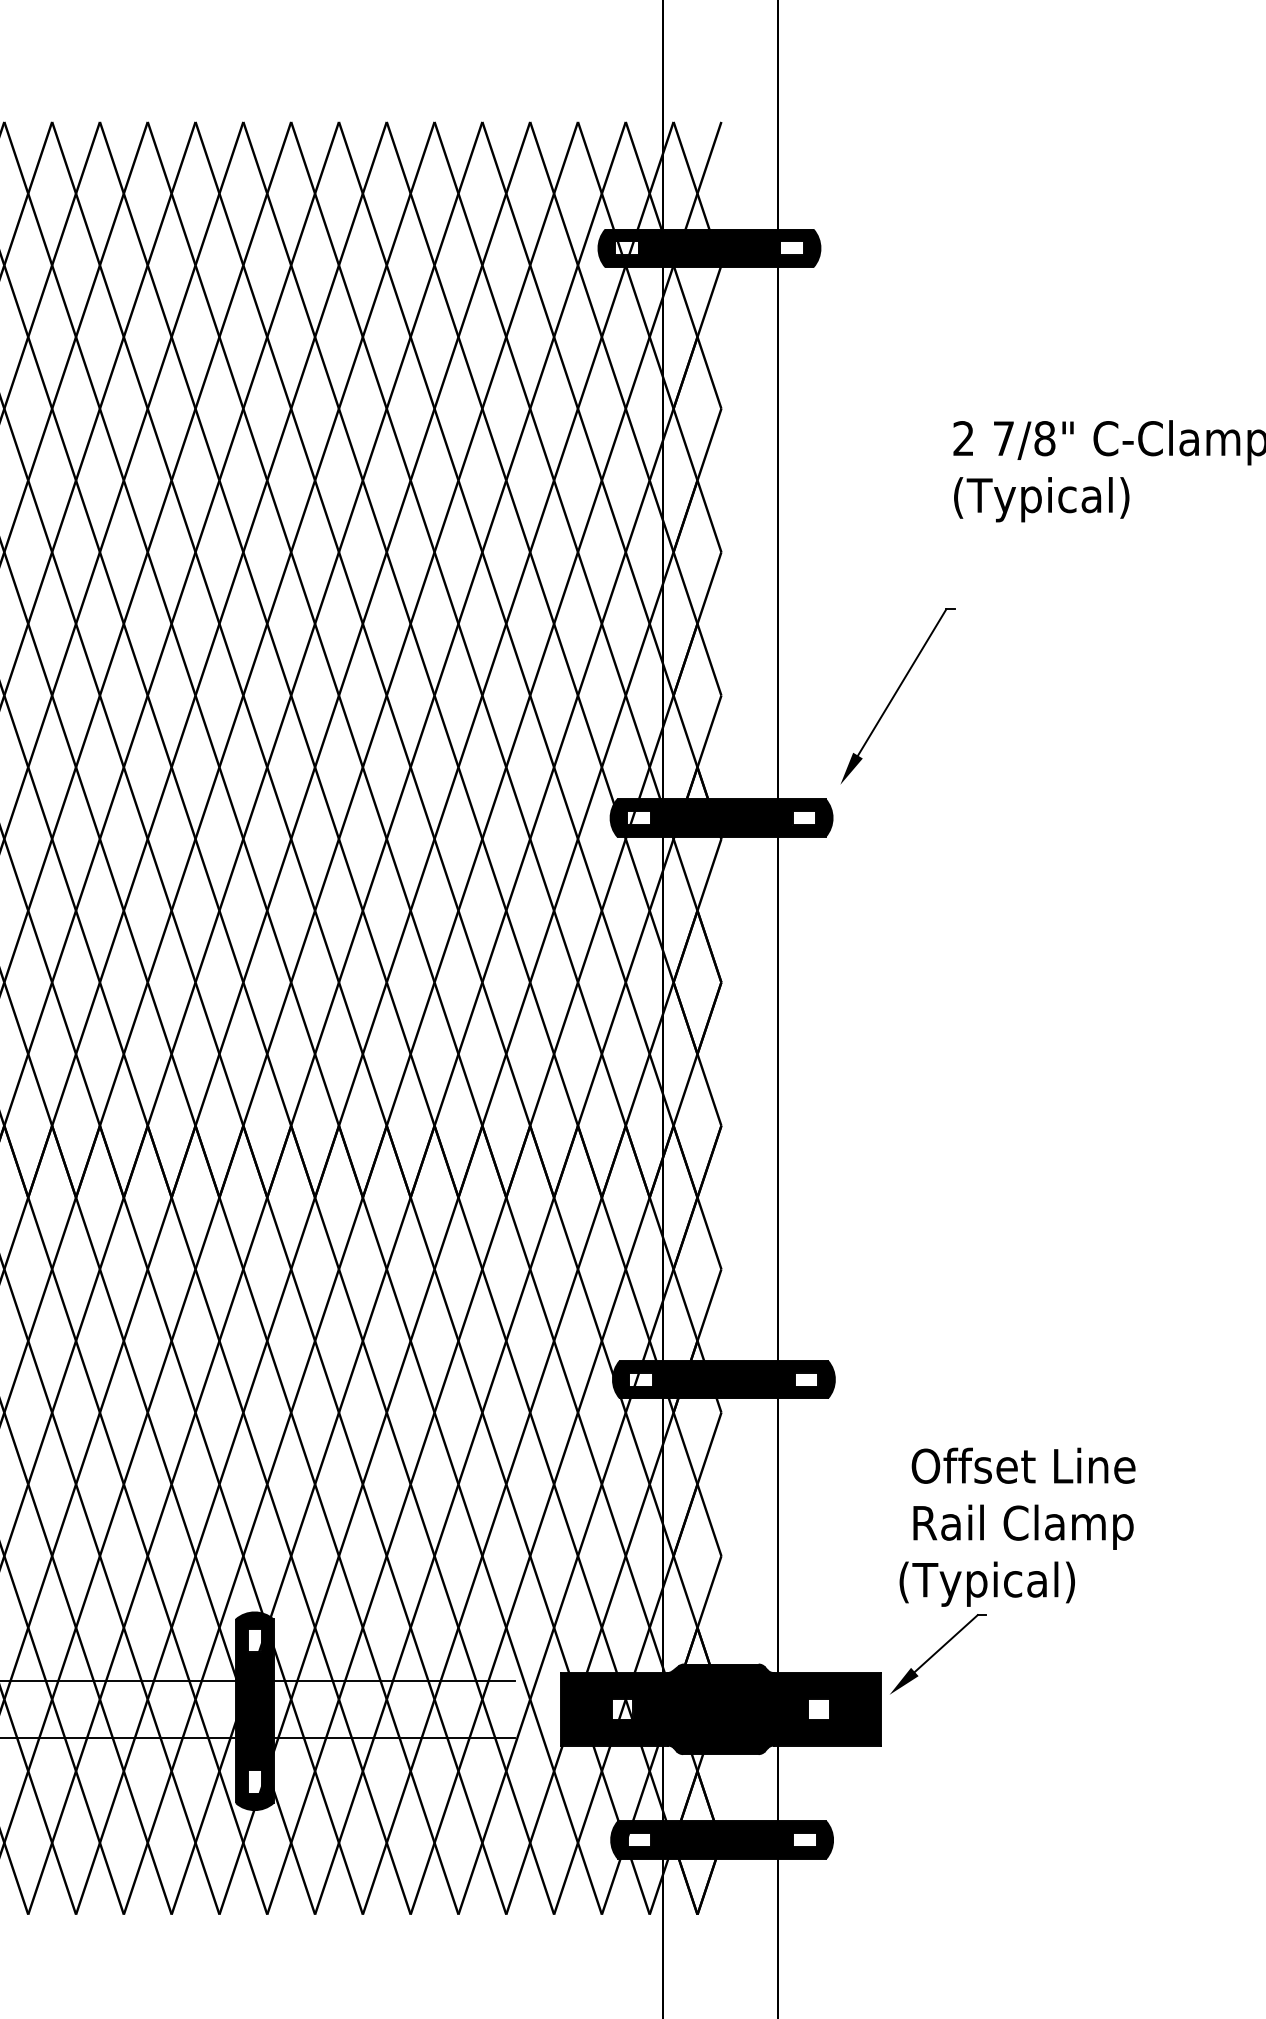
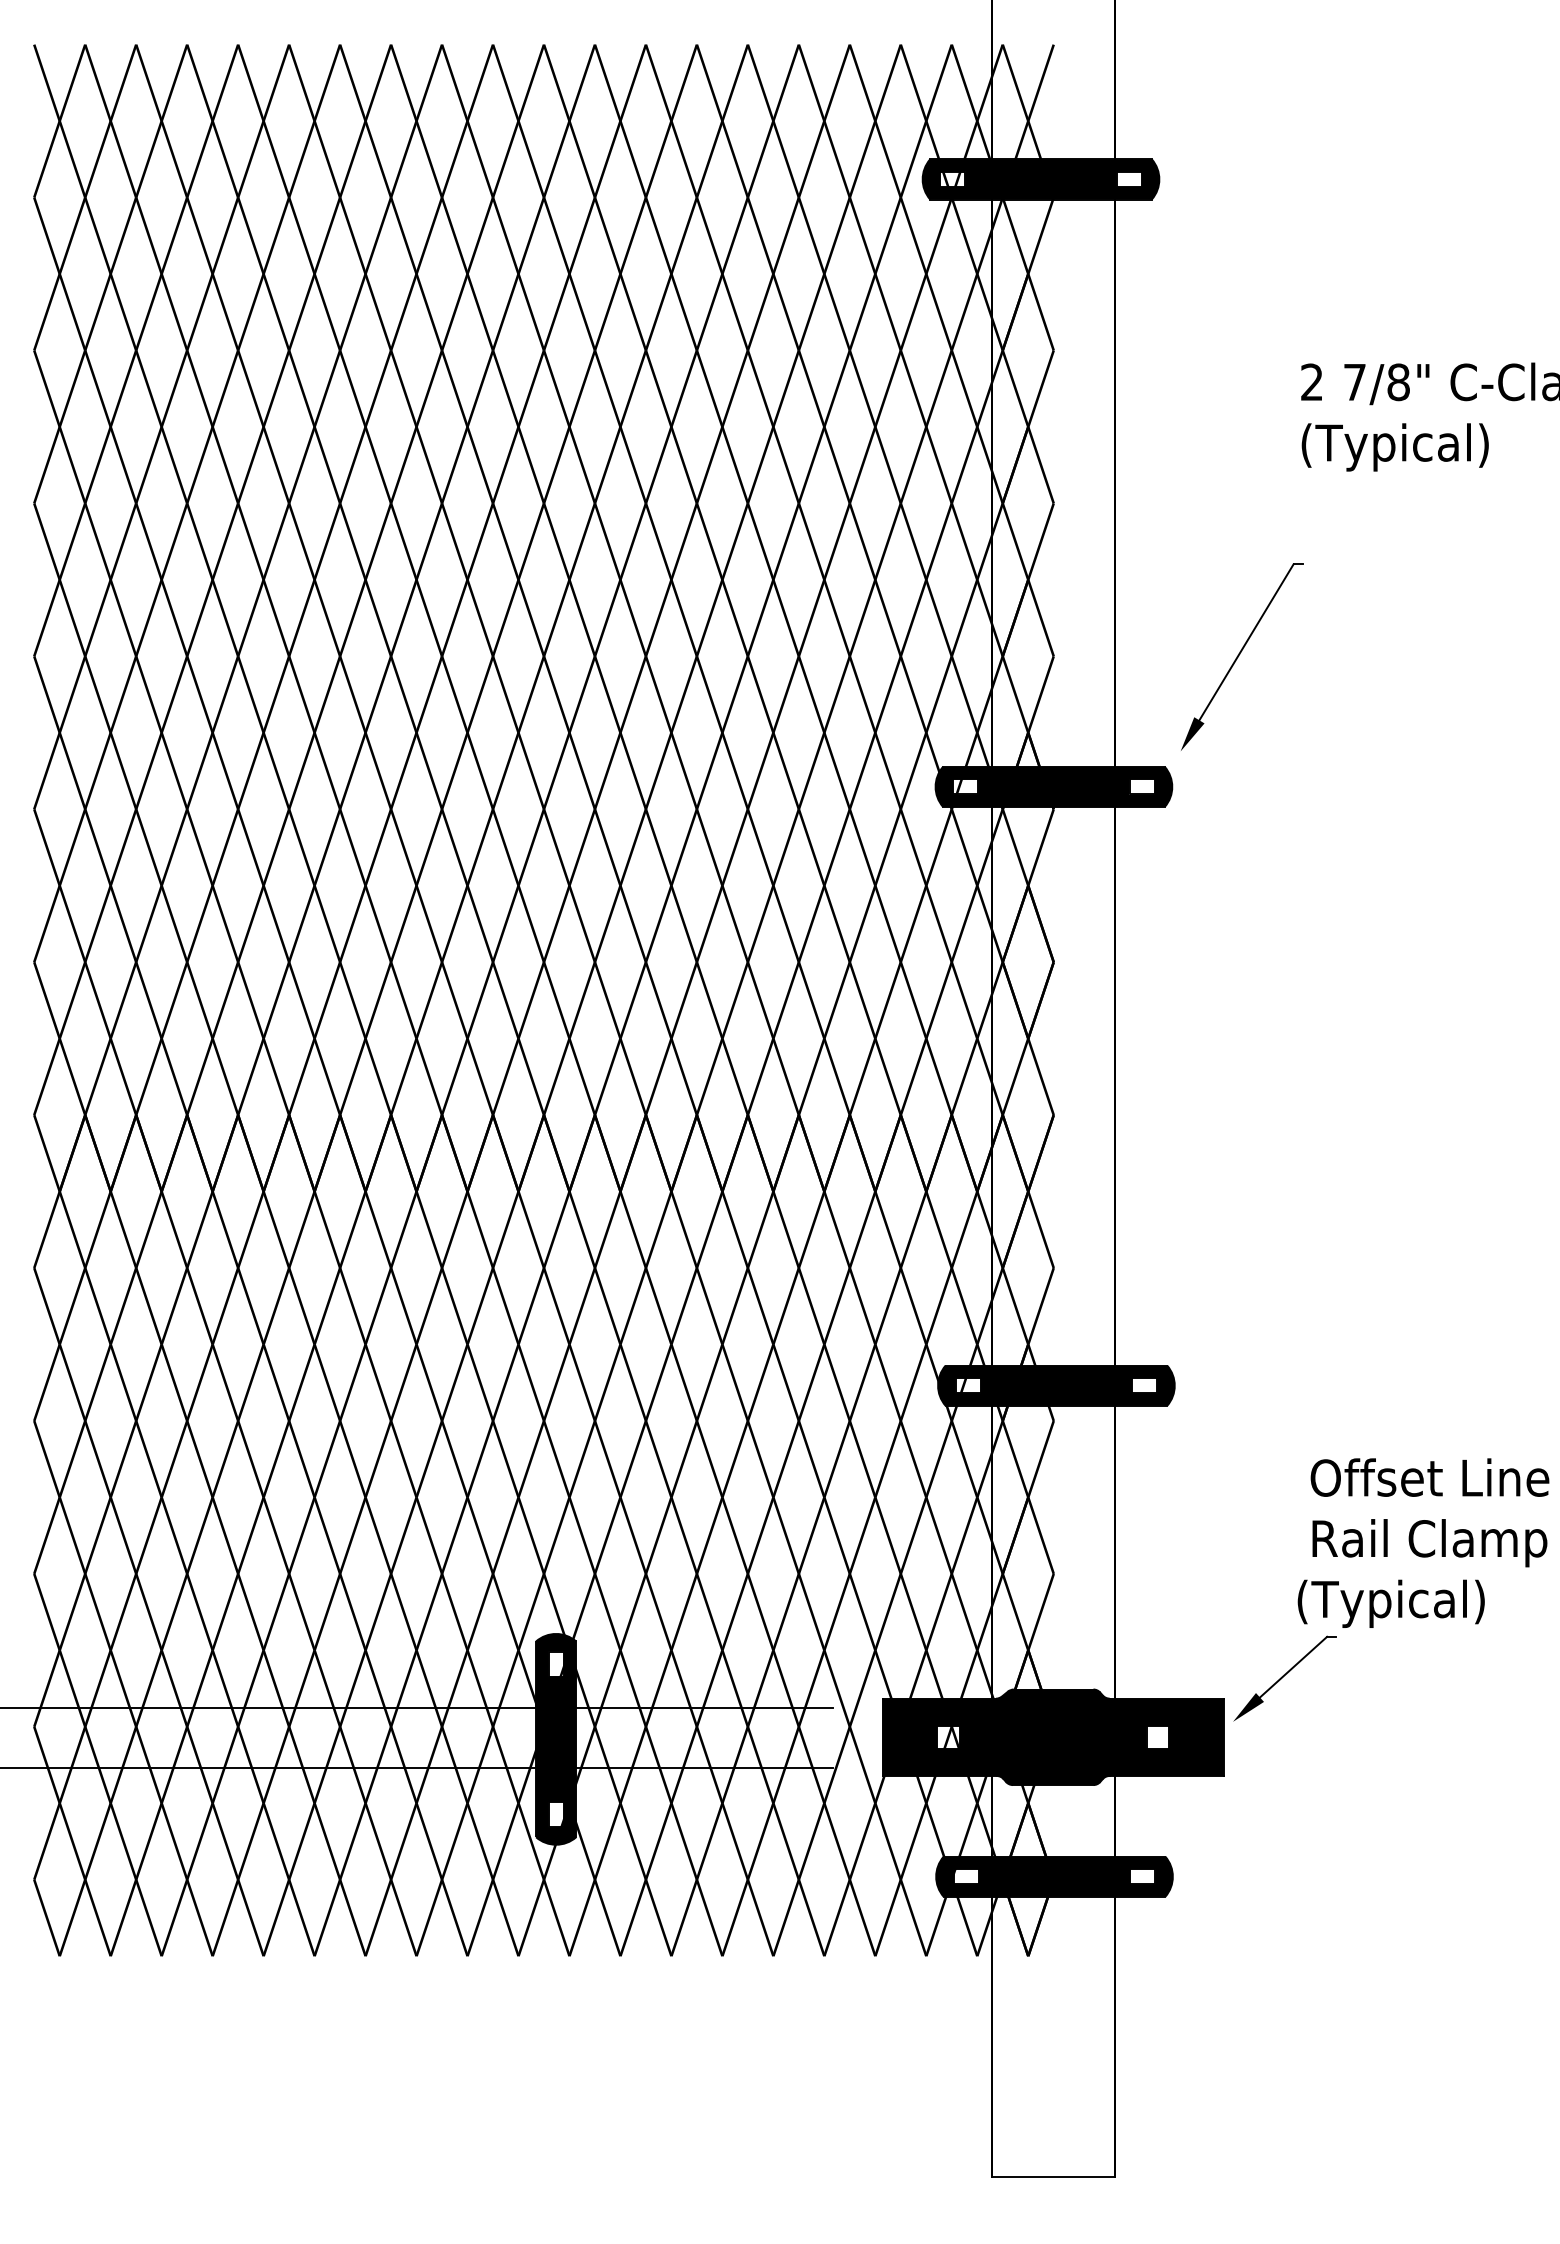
text: (1017, 1526) -> (1423, 1542), moved

